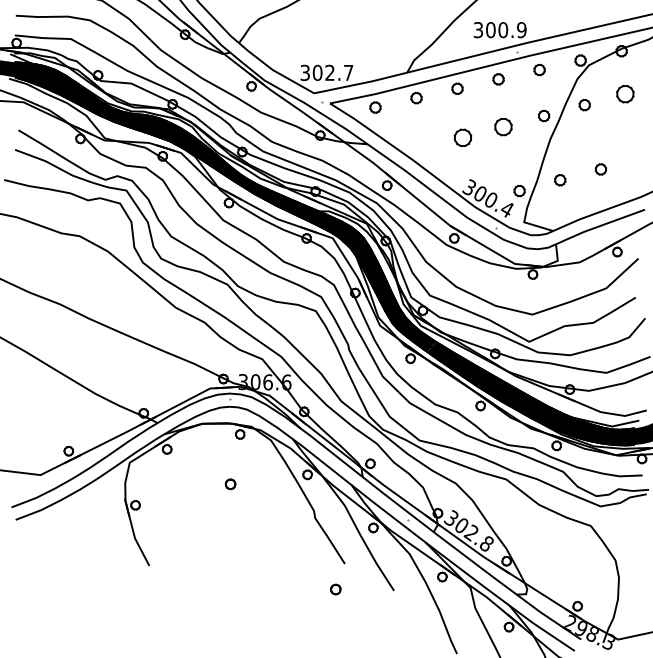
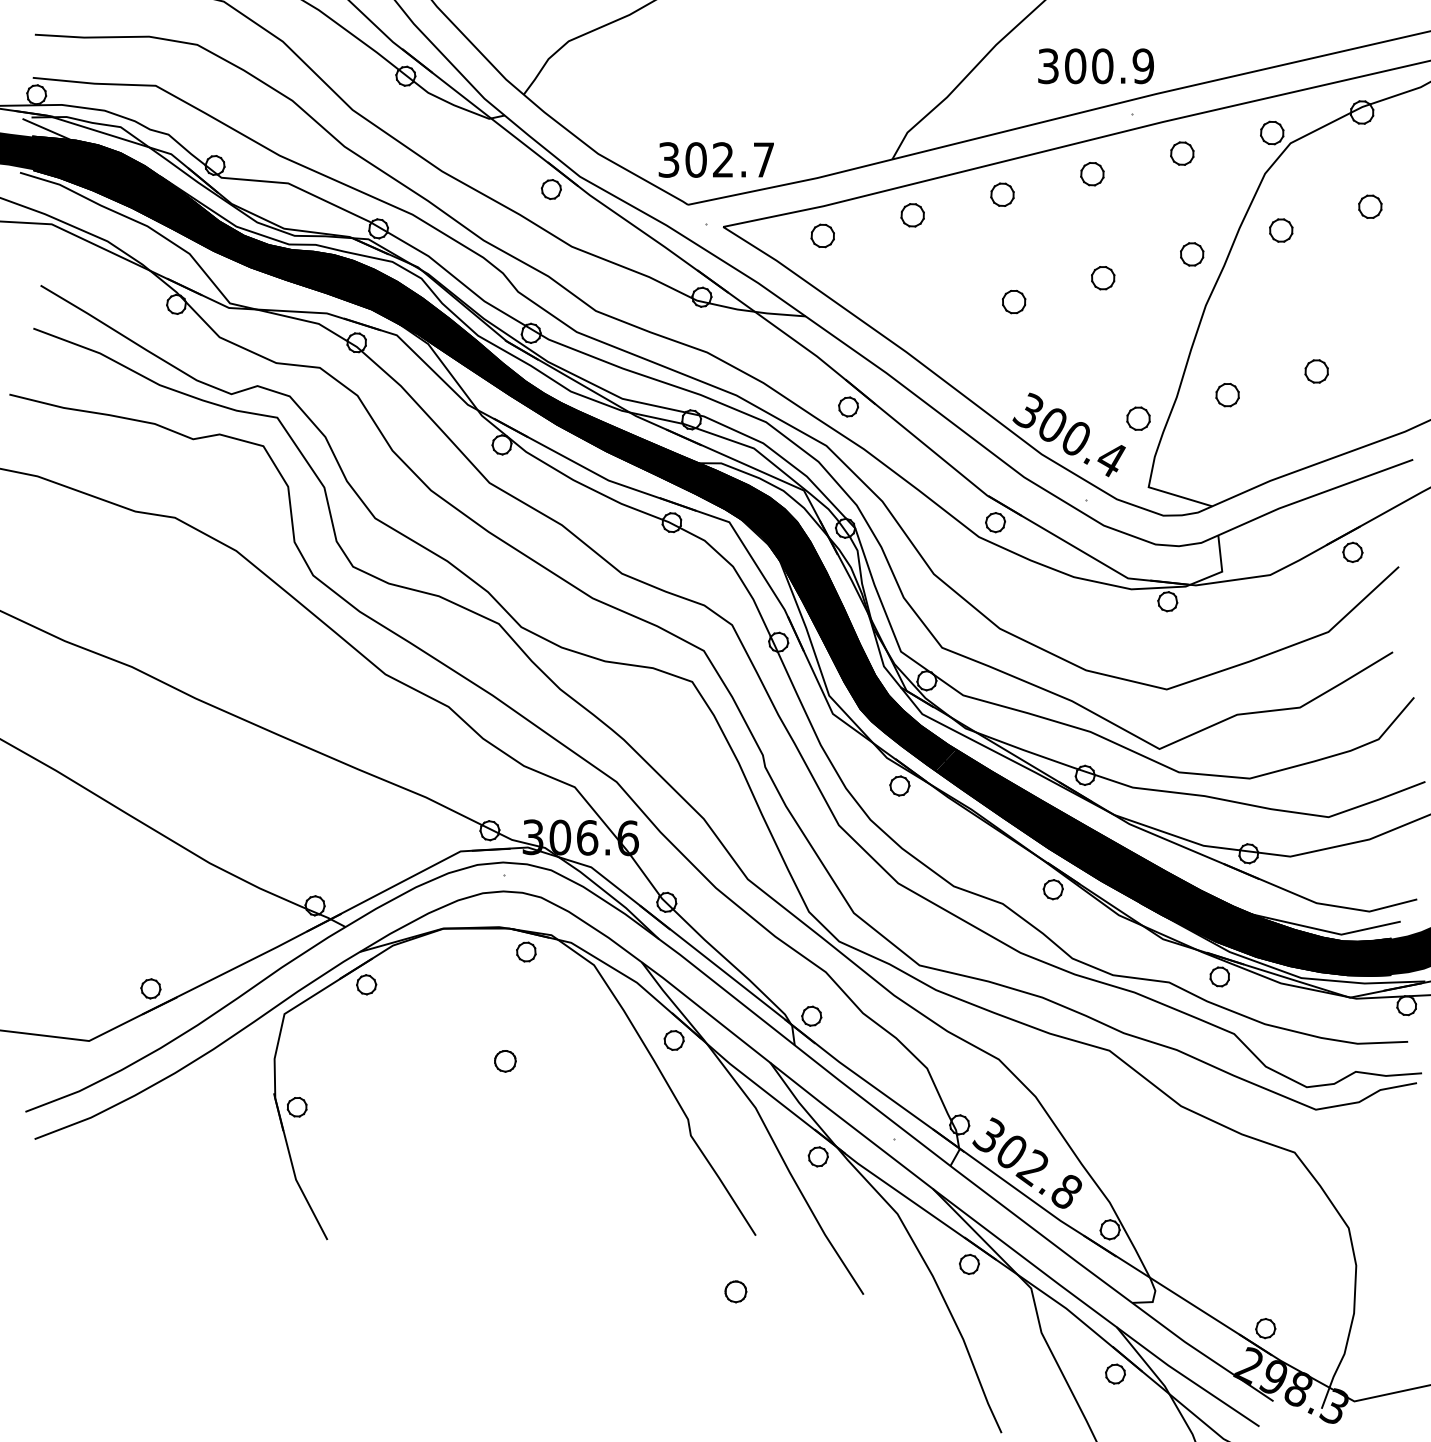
part: (625, 94) -> (1370, 207), size x0.62
part: (503, 126) -> (1103, 277), size x0.62
part: (462, 137) -> (1013, 301), size x0.62

